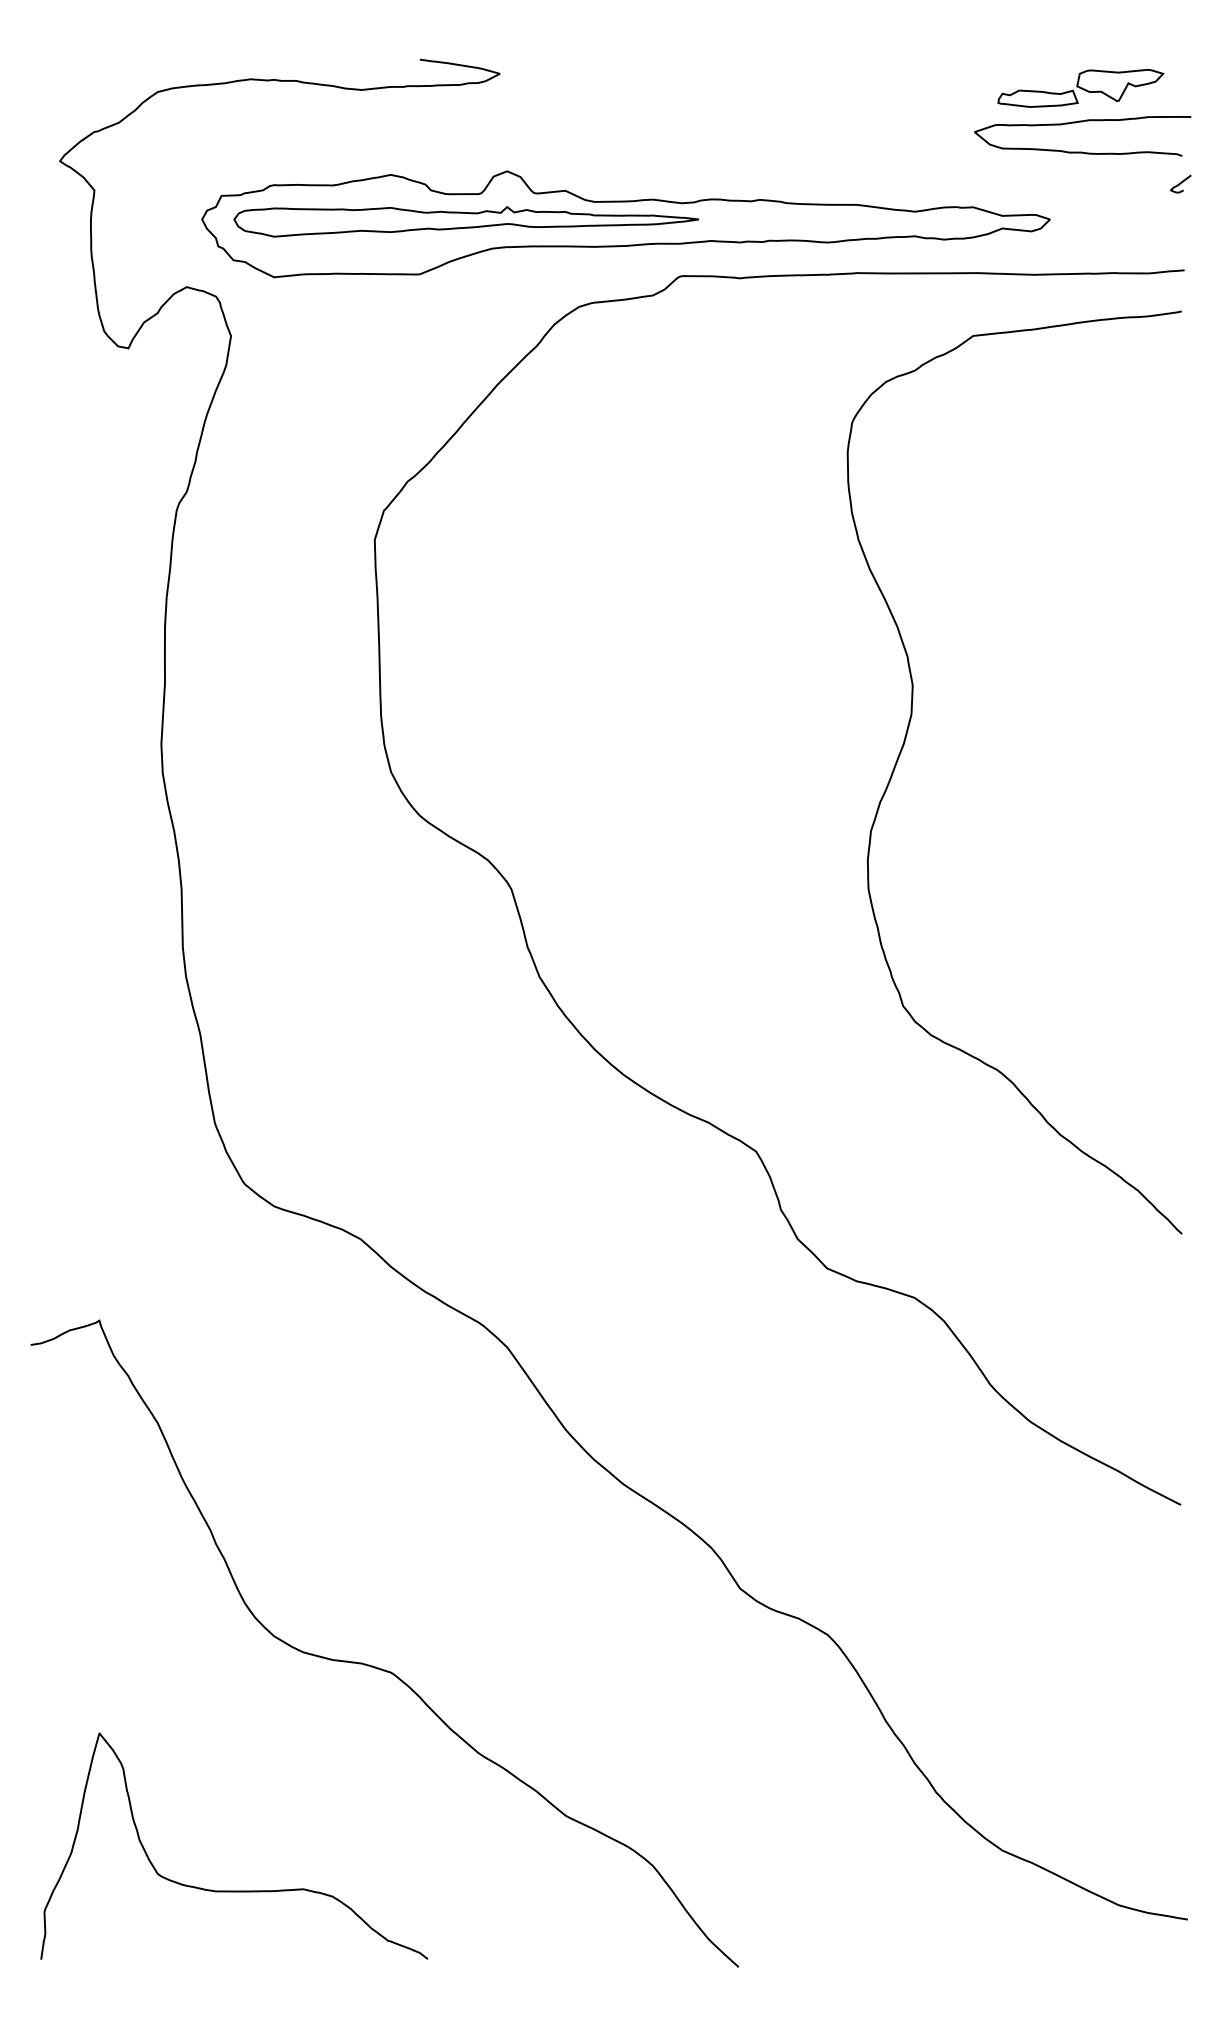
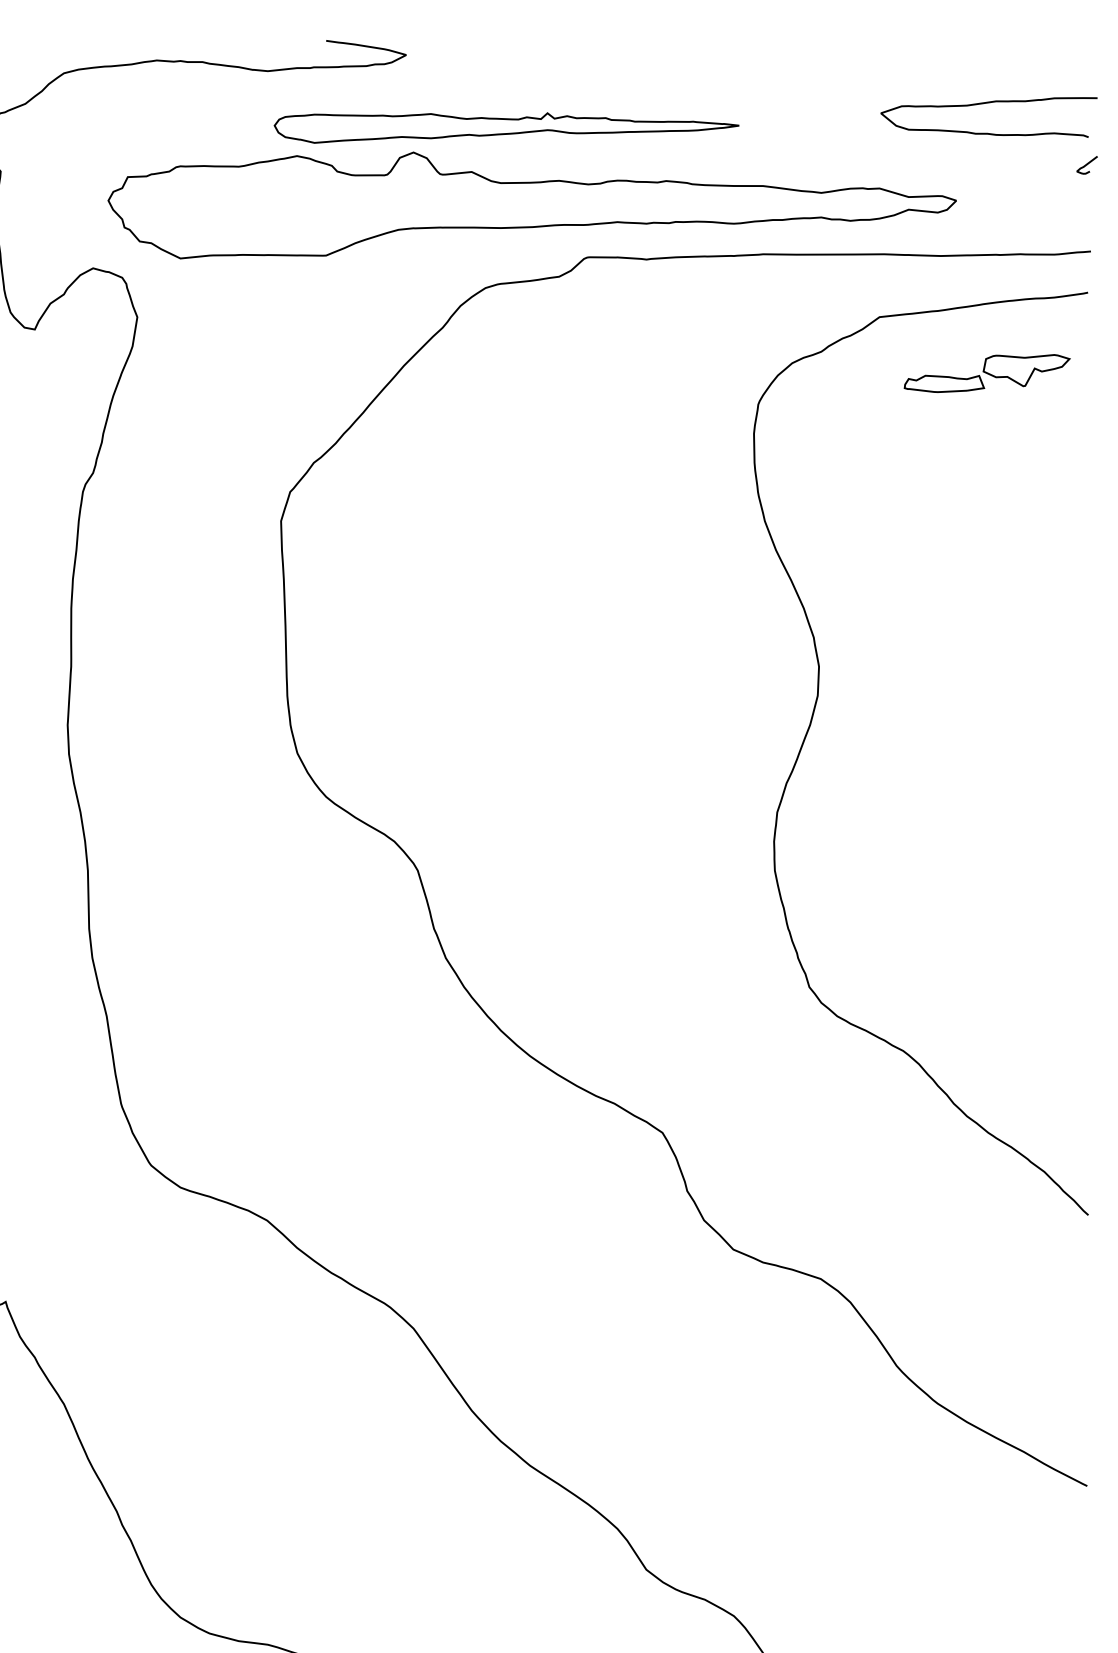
part: (1080, 88) -> (986, 373), moved
part: (465, 221) -> (505, 127), moved

